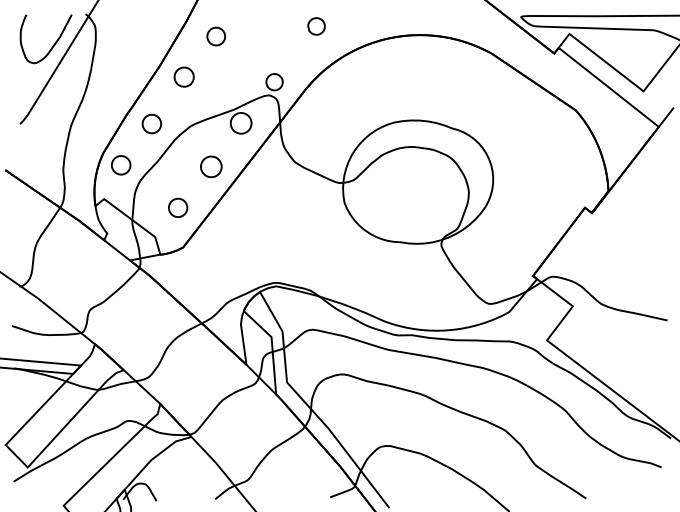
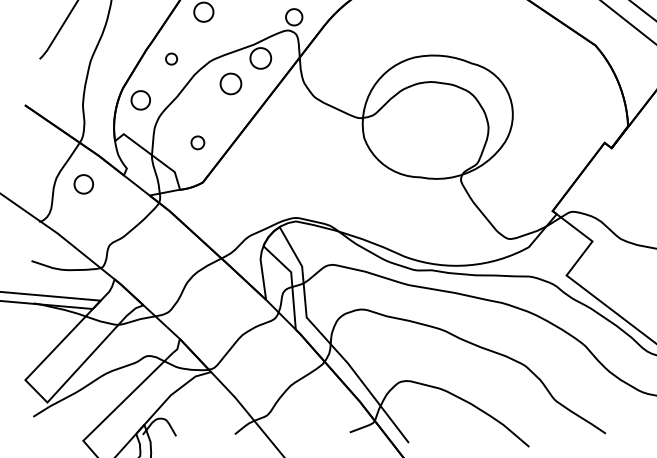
part: (151, 123) -> (171, 58), size x0.6
part: (211, 166) -> (231, 83), moved
part: (178, 207) -> (198, 142), size x0.7
part: (64, 249) -> (84, 184), added

